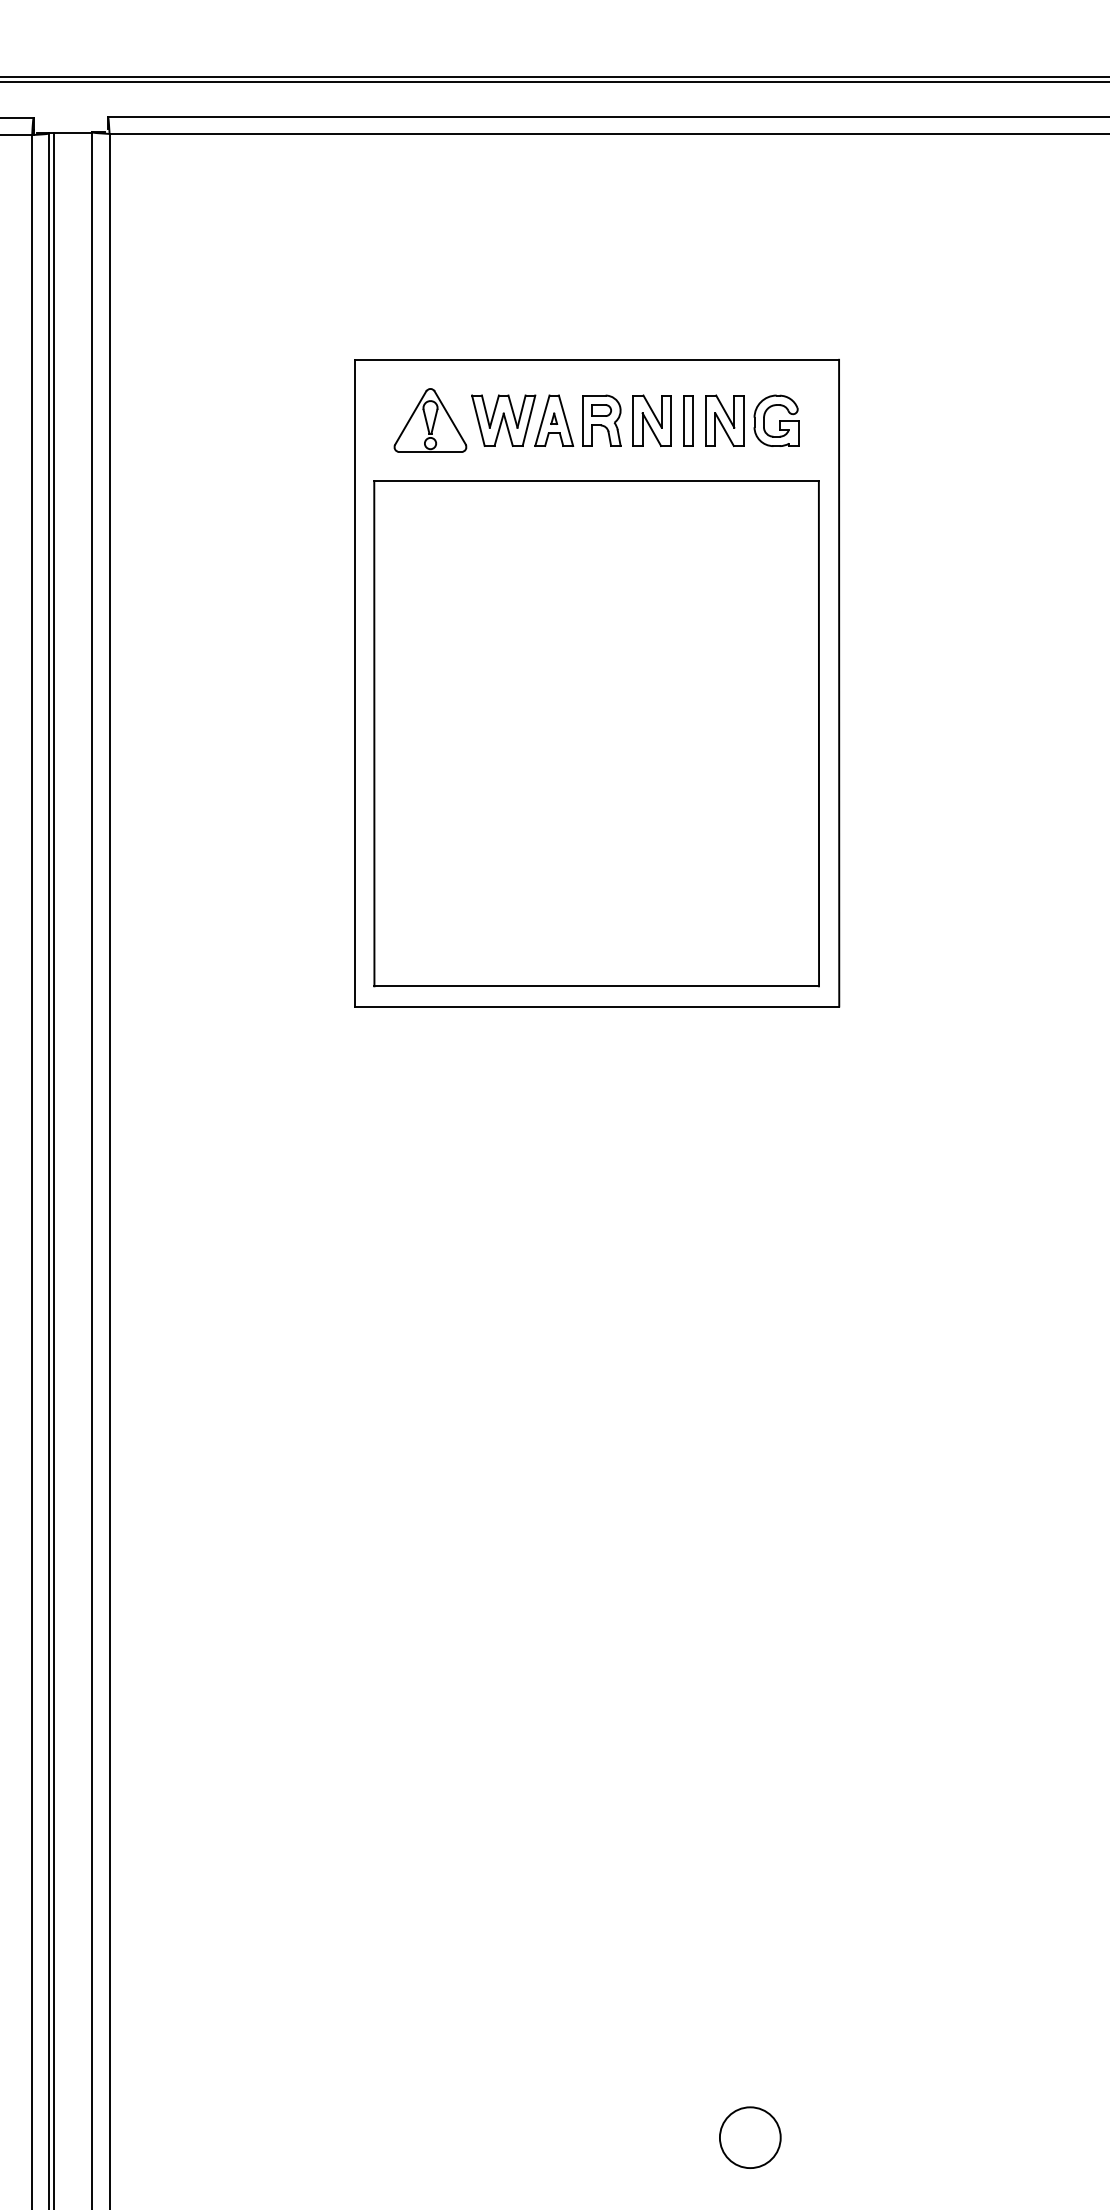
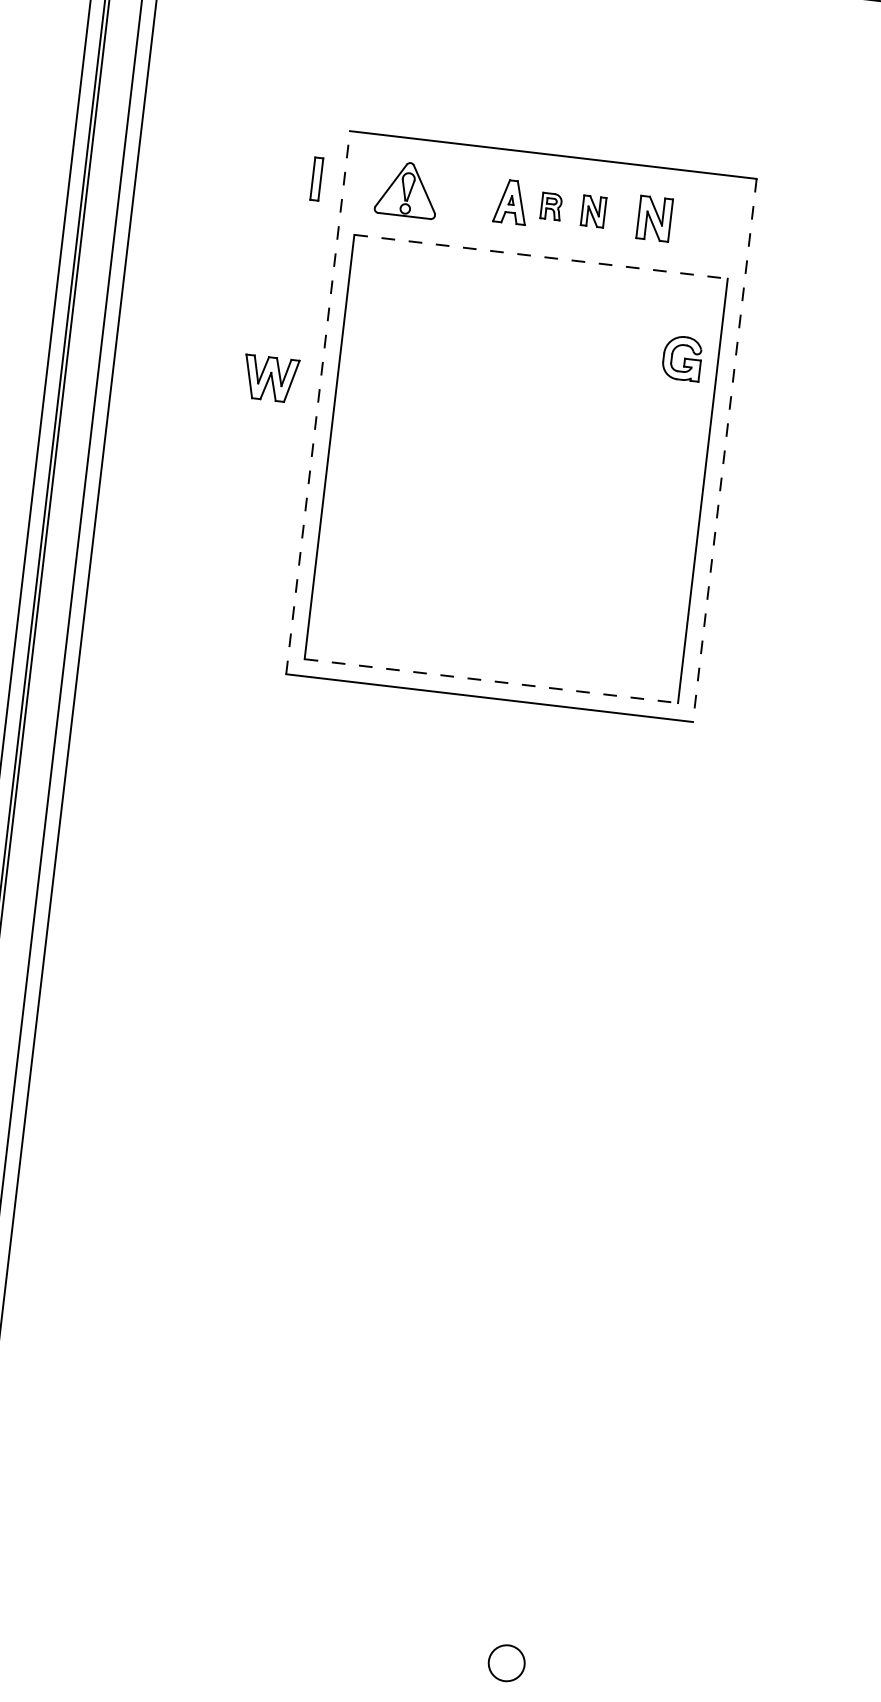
part: (503, 420) -> (270, 378), moved
part: (601, 420) -> (551, 206), size x0.6
part: (651, 420) -> (593, 211), size x0.7
part: (688, 420) -> (316, 178), moved
part: (776, 420) -> (682, 358), moved
line: (597, 481) -> (541, 257), solid -> dashed
line: (354, 682) -> (317, 402), solid -> dashed
line: (839, 683) -> (725, 450), solid -> dashed
line: (597, 986) -> (491, 681), solid -> dashed
circle: (749, 2137) -> (506, 1663), size x0.7

